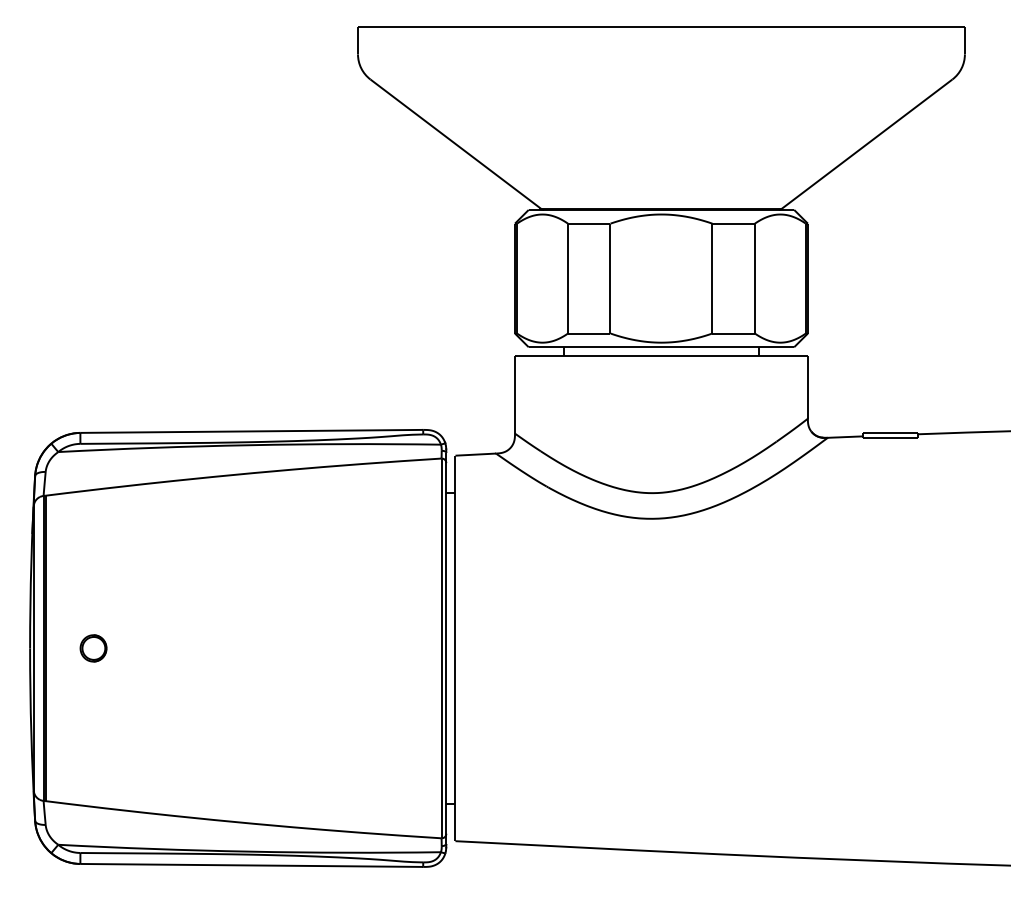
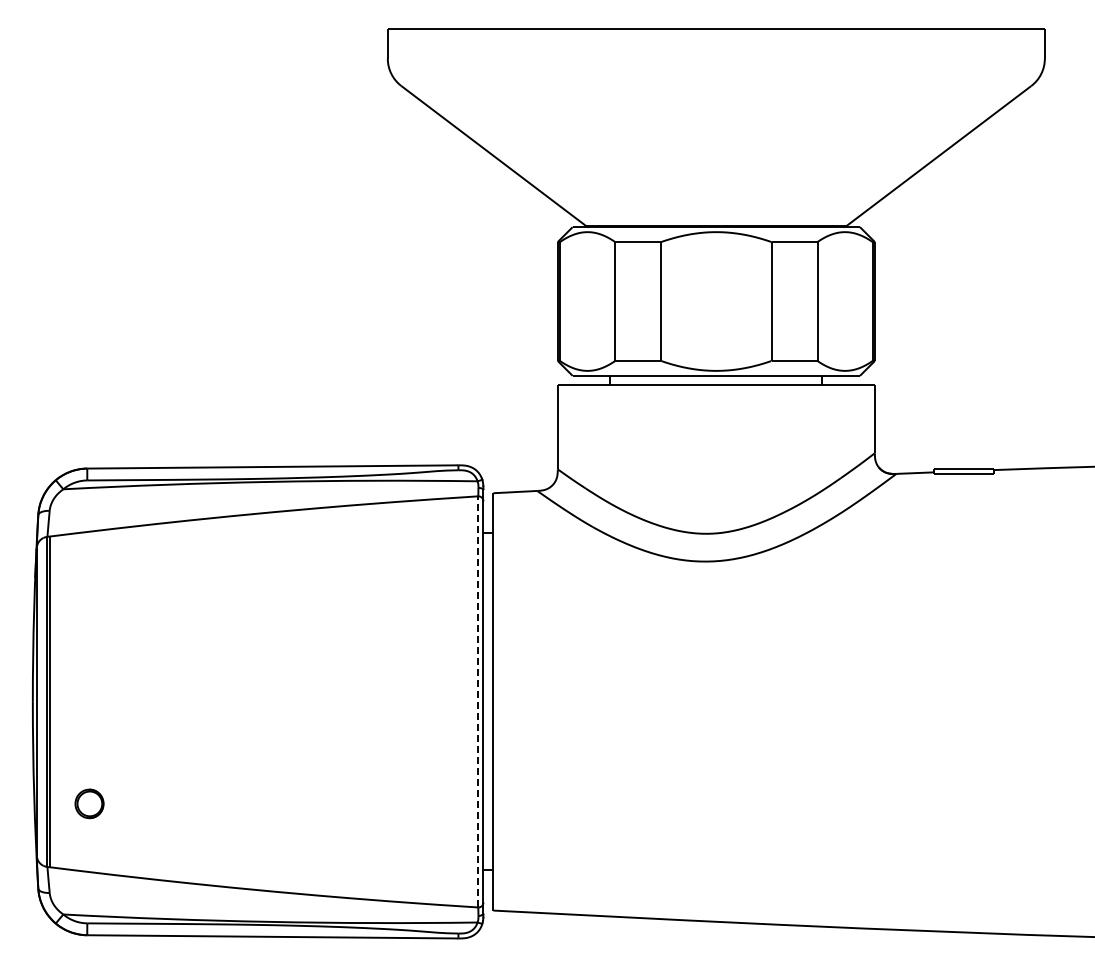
part: (93, 648) -> (89, 803), moved
line: (441, 648) -> (478, 701), solid -> dashed

